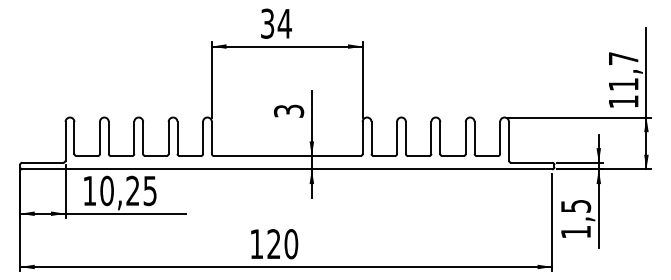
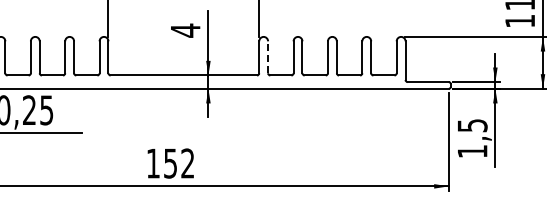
text: (288, 111) -> (185, 30), 3 -> 4
line: (371, 137) -> (268, 56), solid -> dashed
text: (282, 244) -> (179, 163), 120 -> 152

